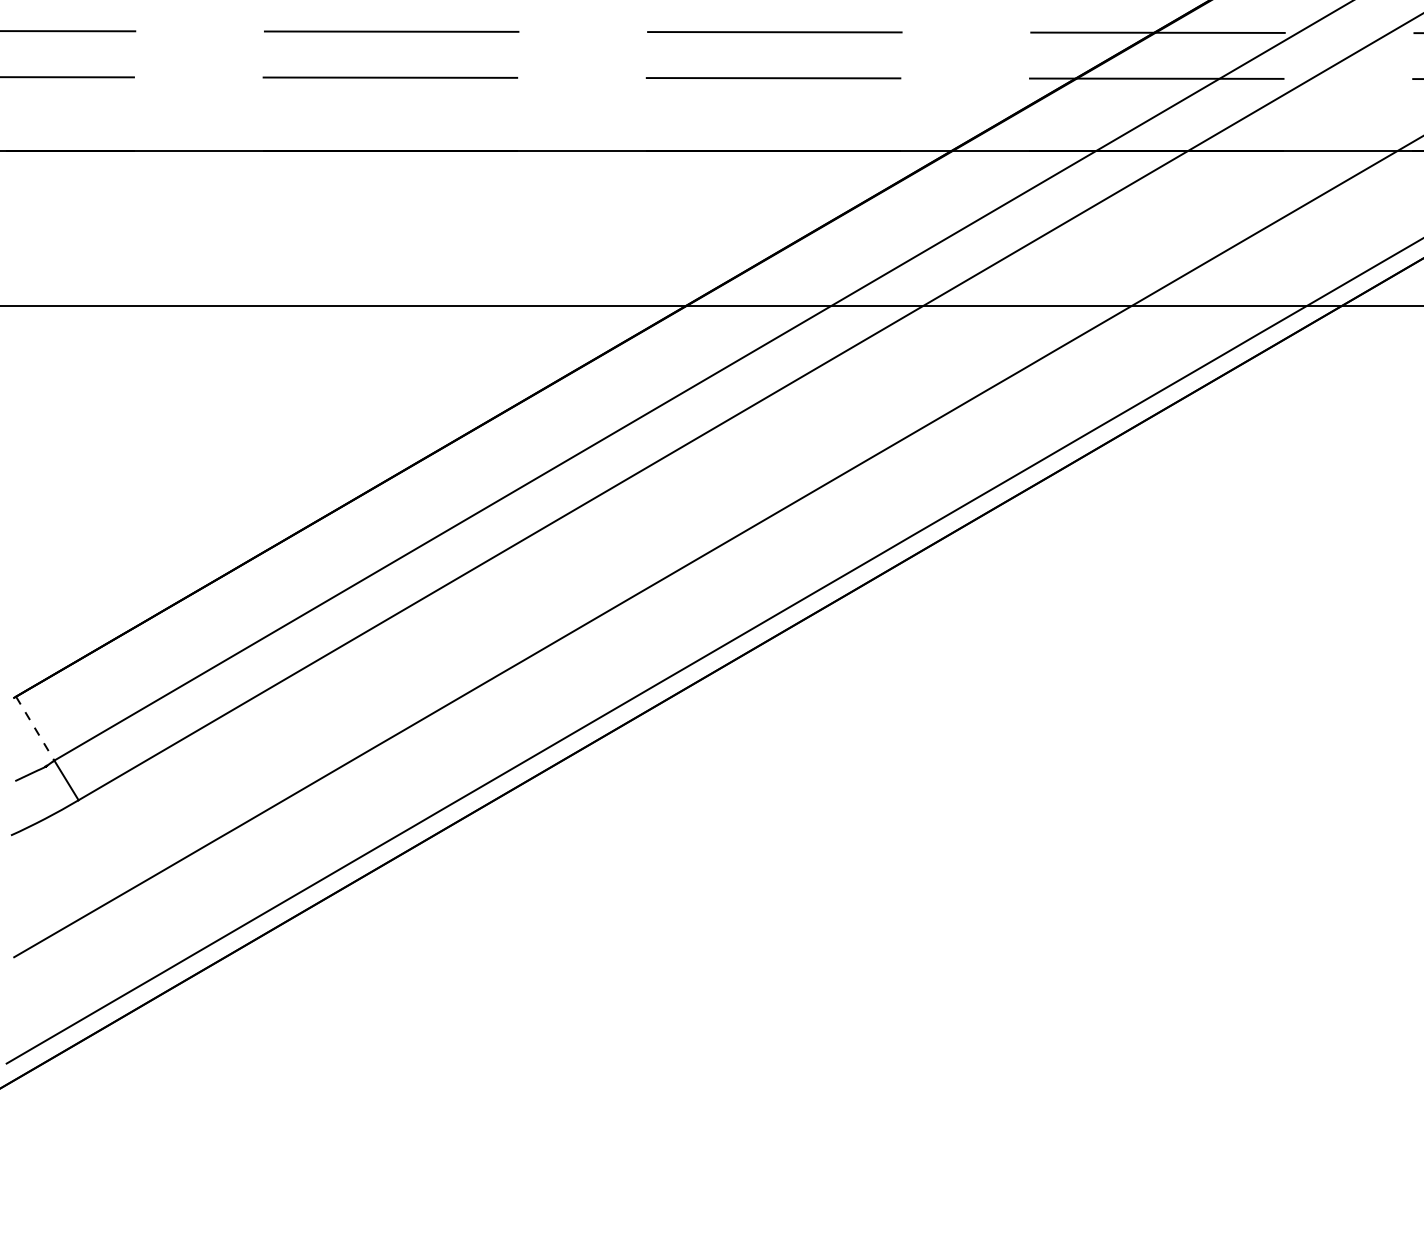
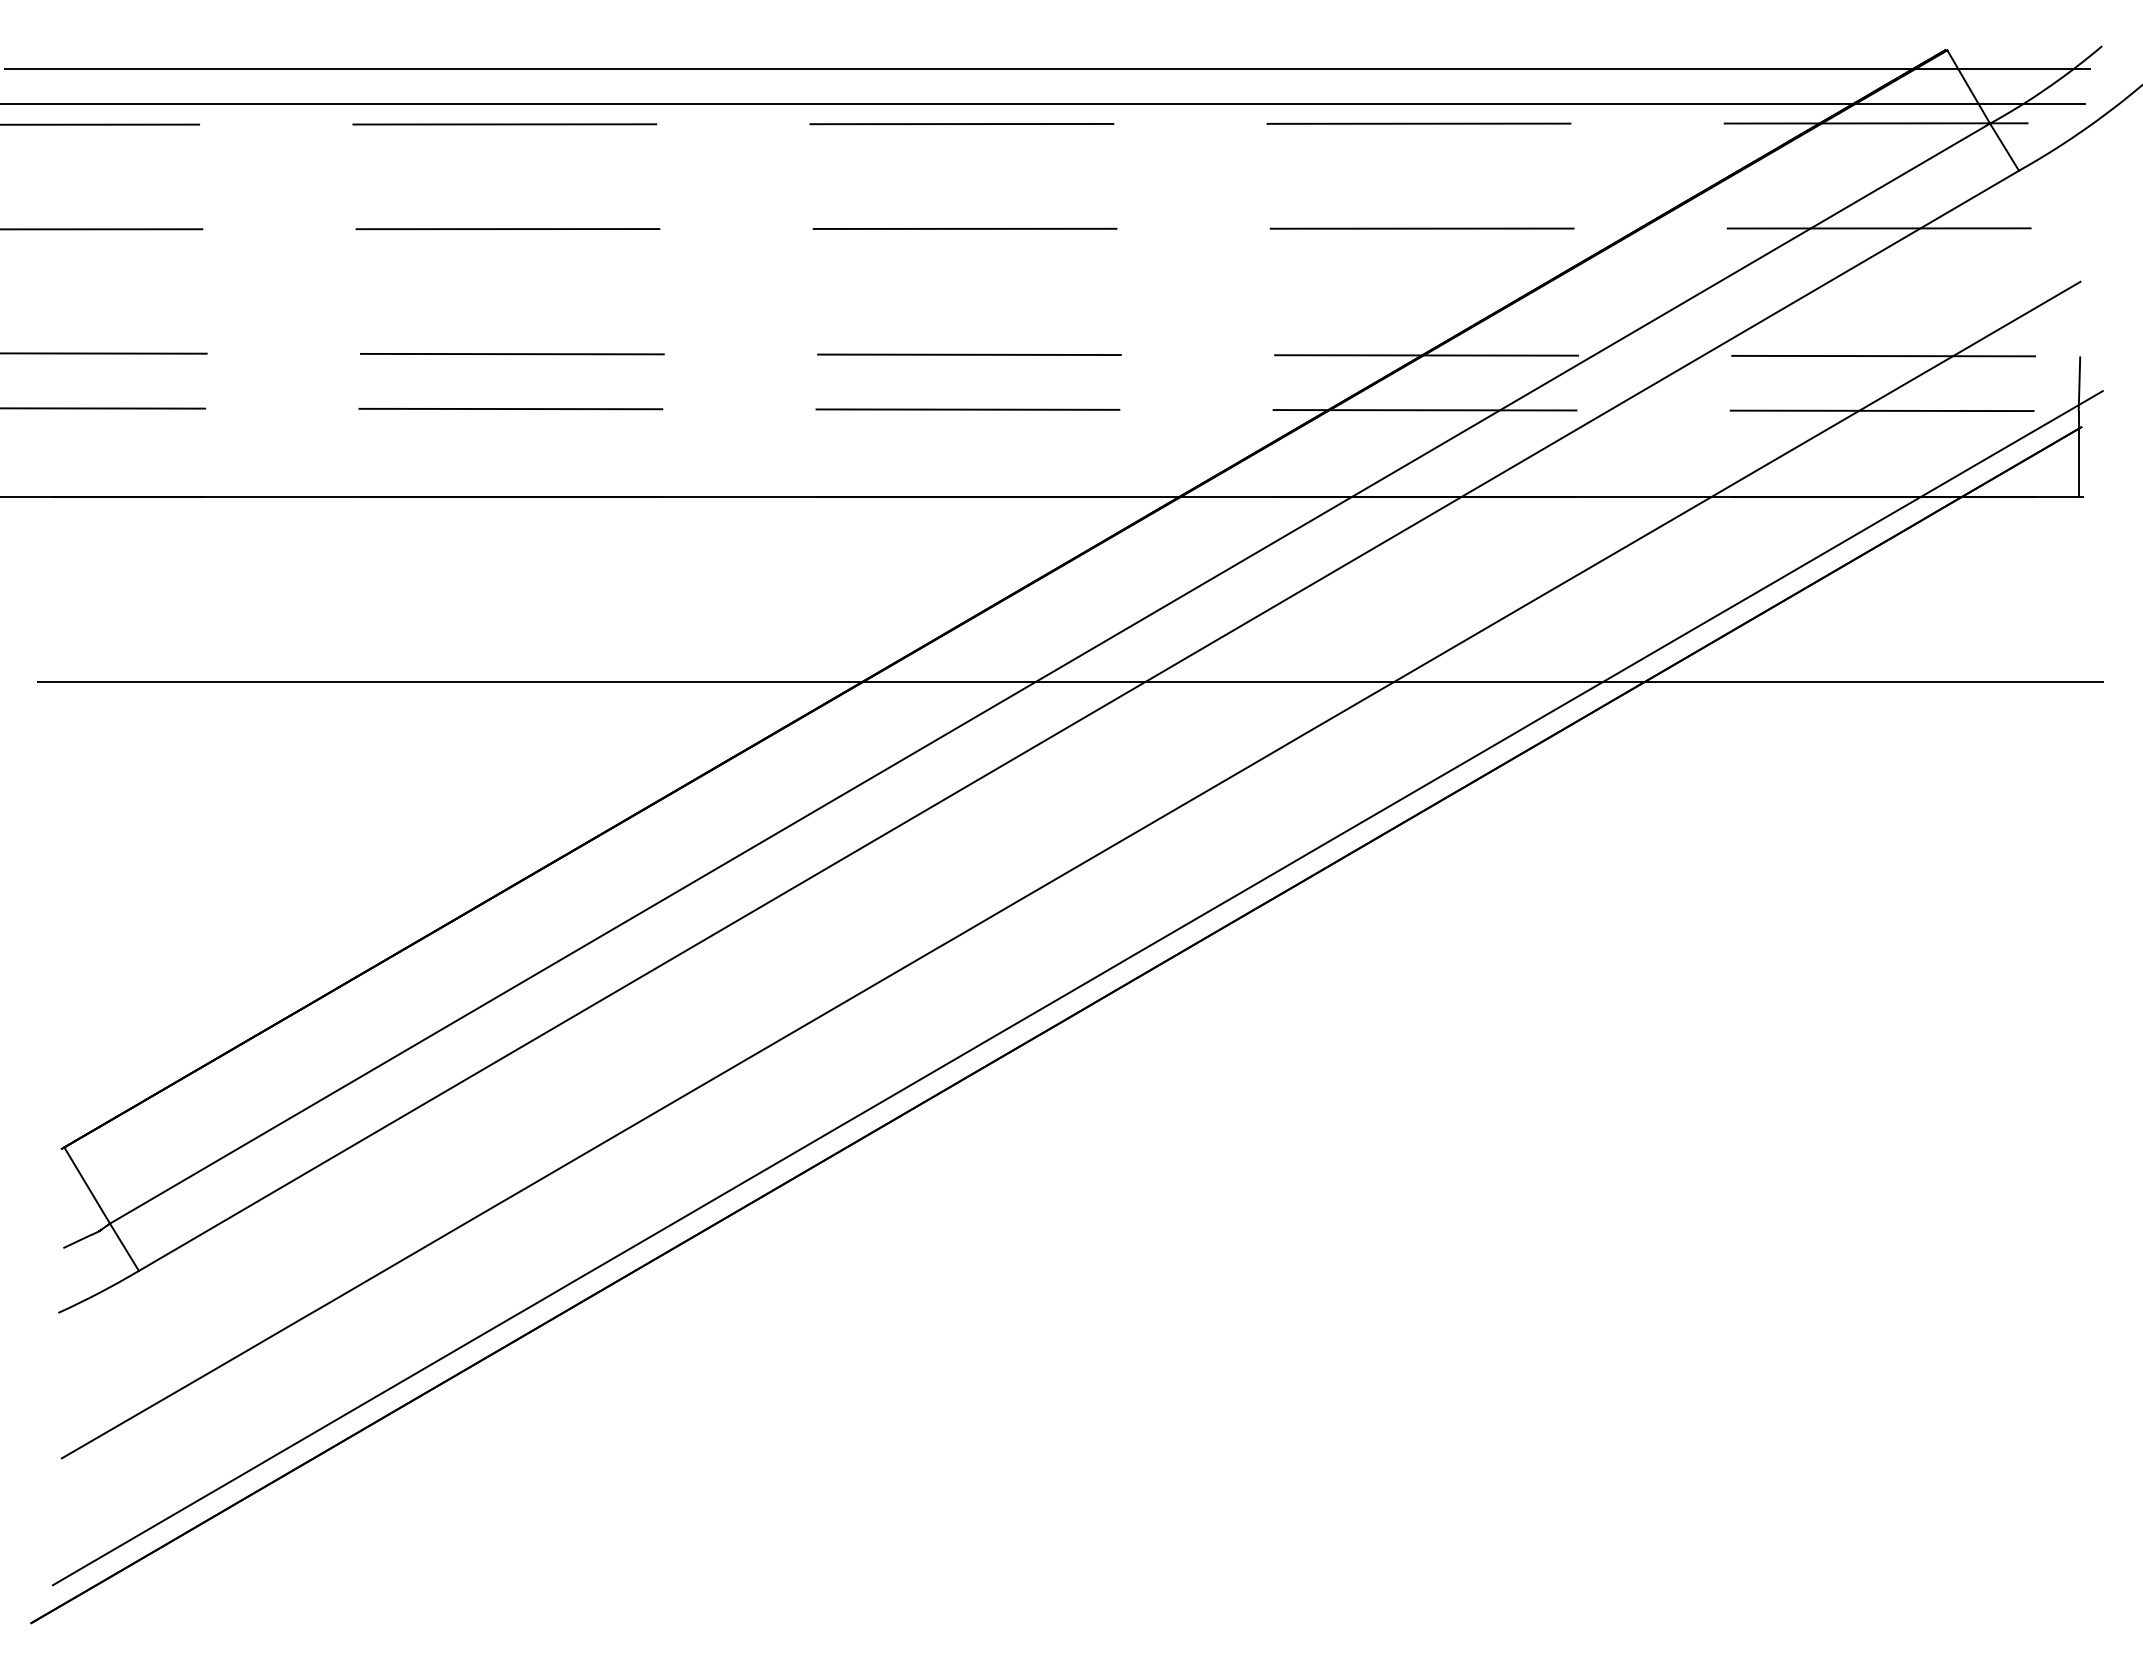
line: (35, 728) -> (87, 1185), dashed -> solid

